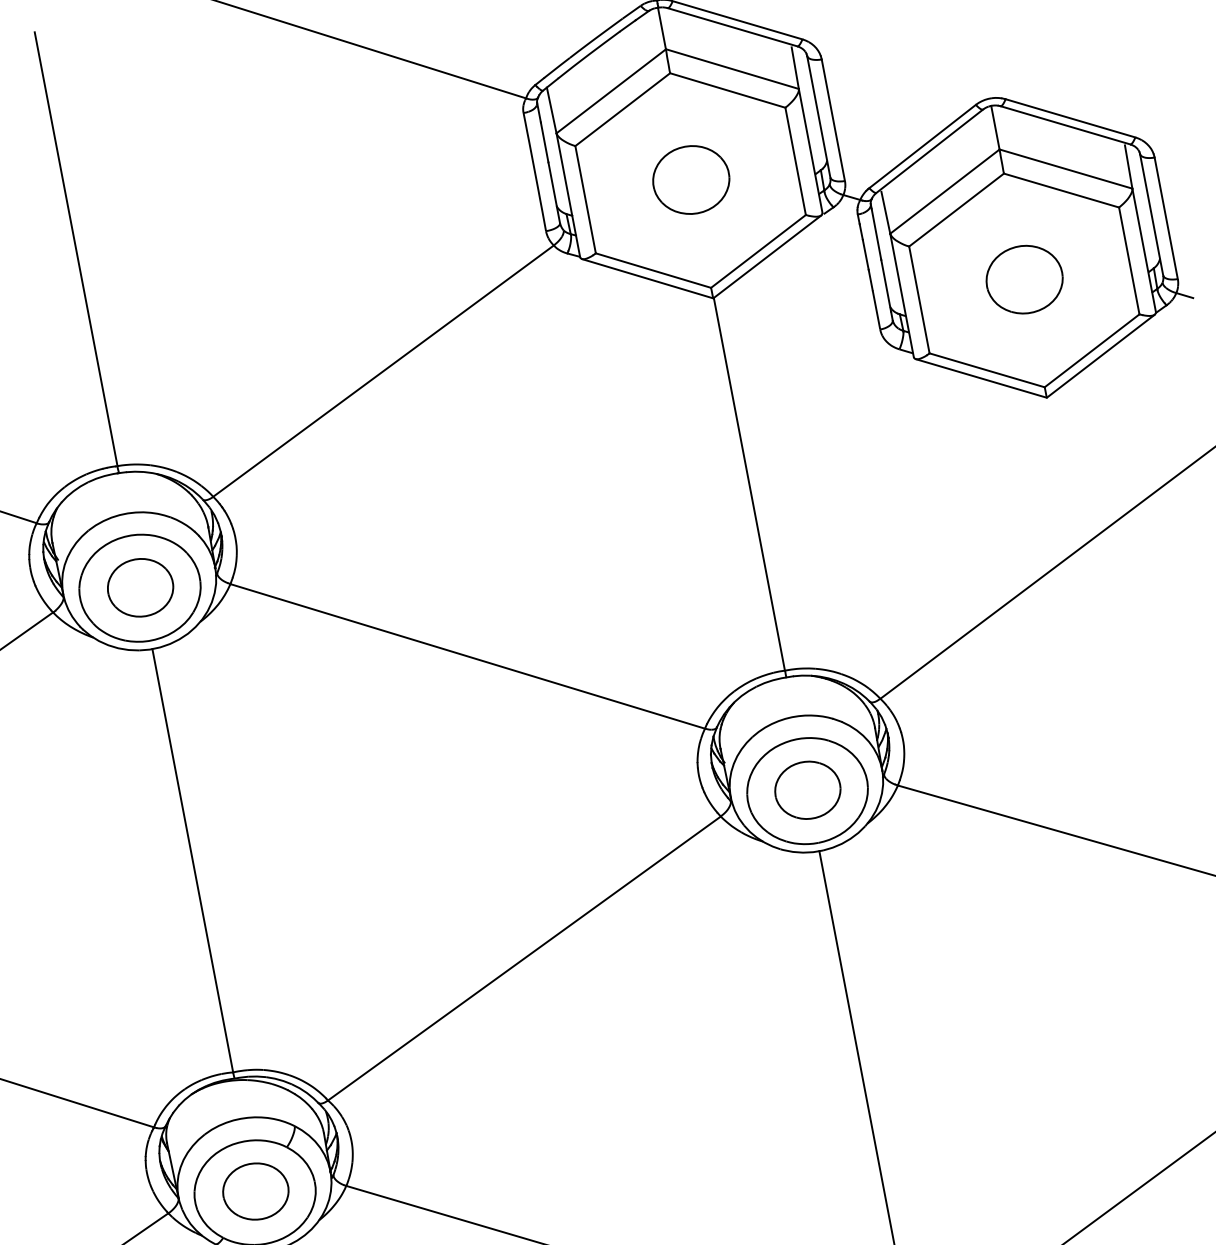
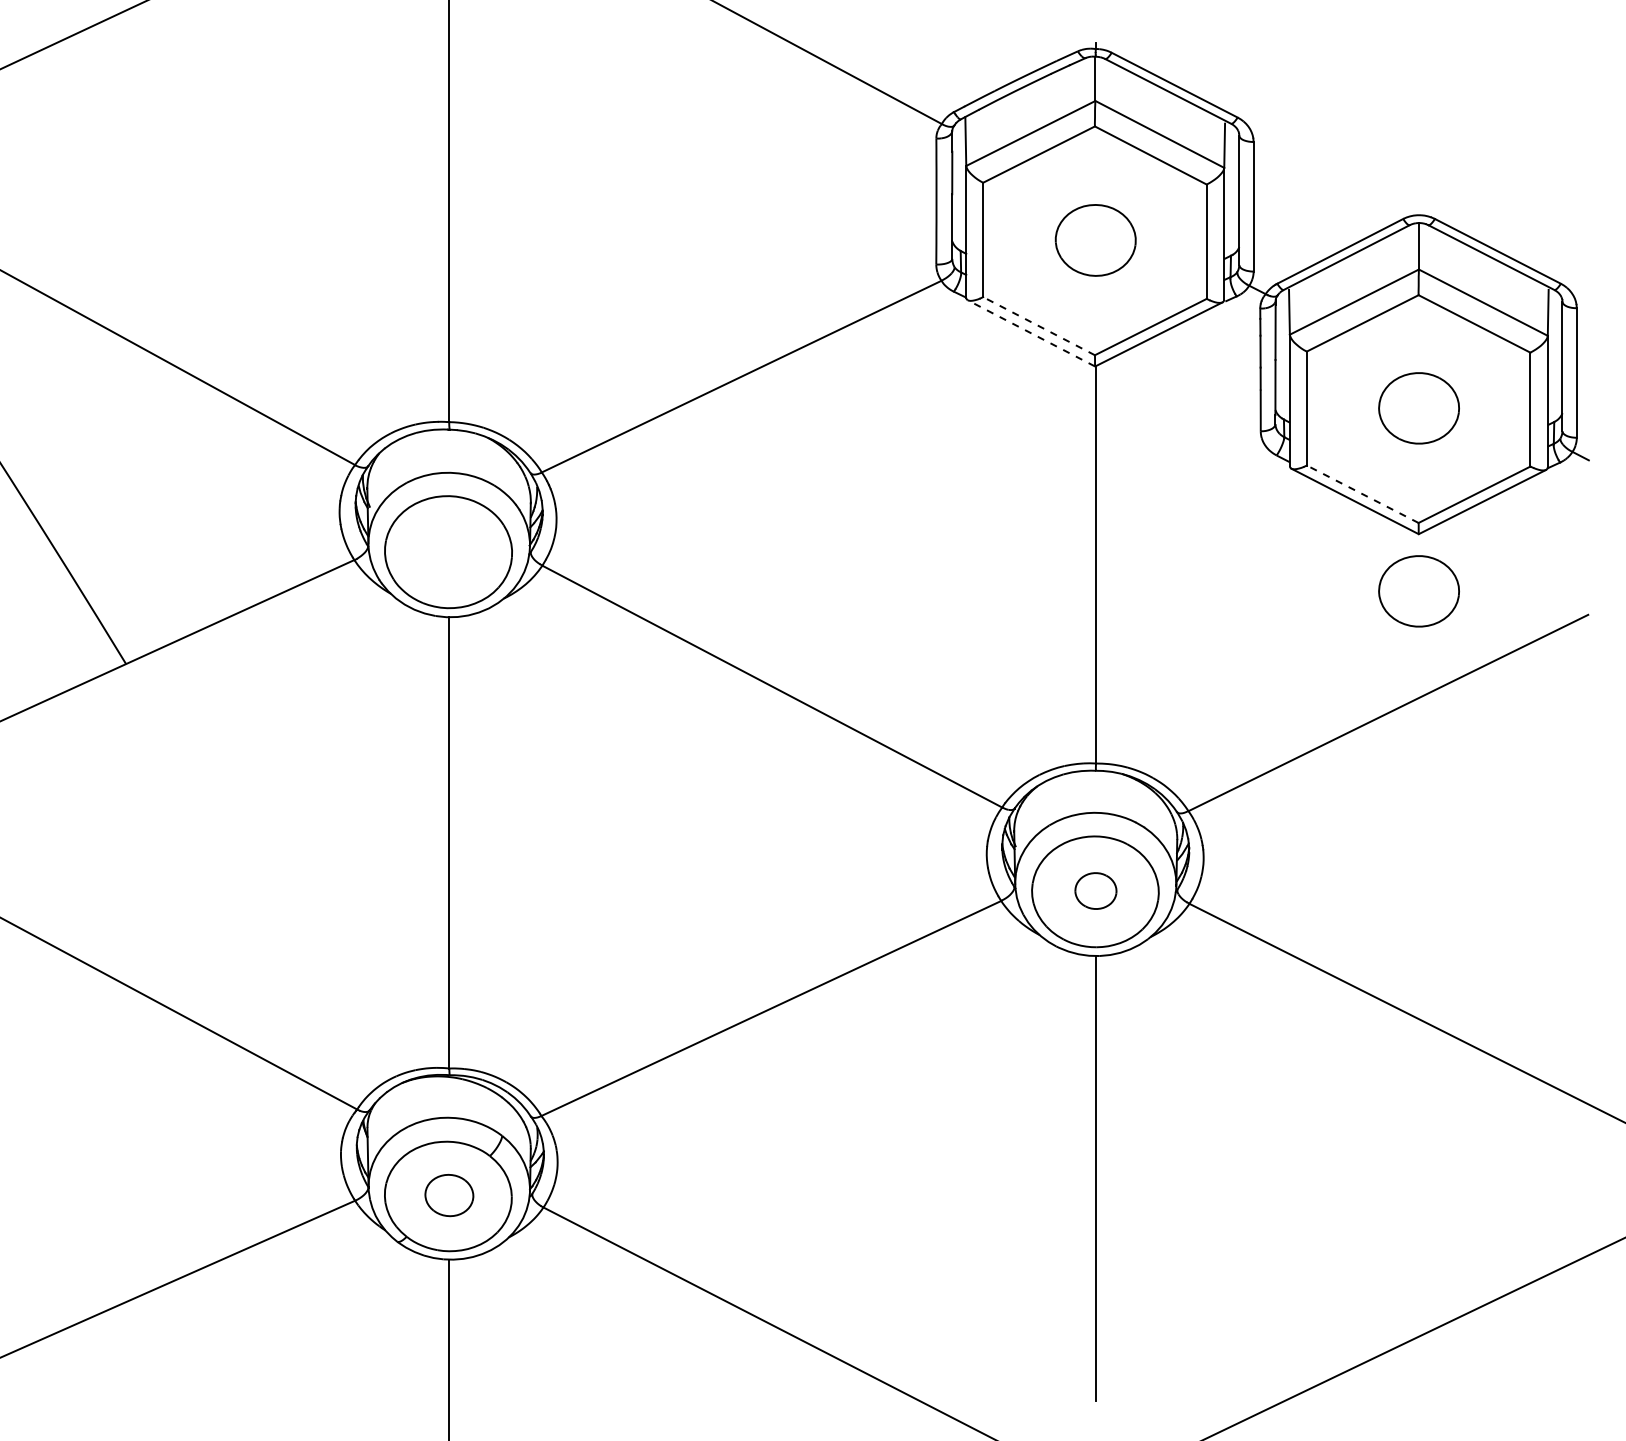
line: (653, 270) -> (1039, 326), solid -> dashed
line: (647, 278) -> (1031, 333), solid -> dashed
line: (986, 370) -> (1362, 494), solid -> dashed
part: (1056, 451) -> (1418, 591), added
part: (140, 587) -> (449, 551), removed
part: (807, 789) -> (1095, 890), size x0.6
part: (256, 1191) -> (449, 1195), size x0.7

